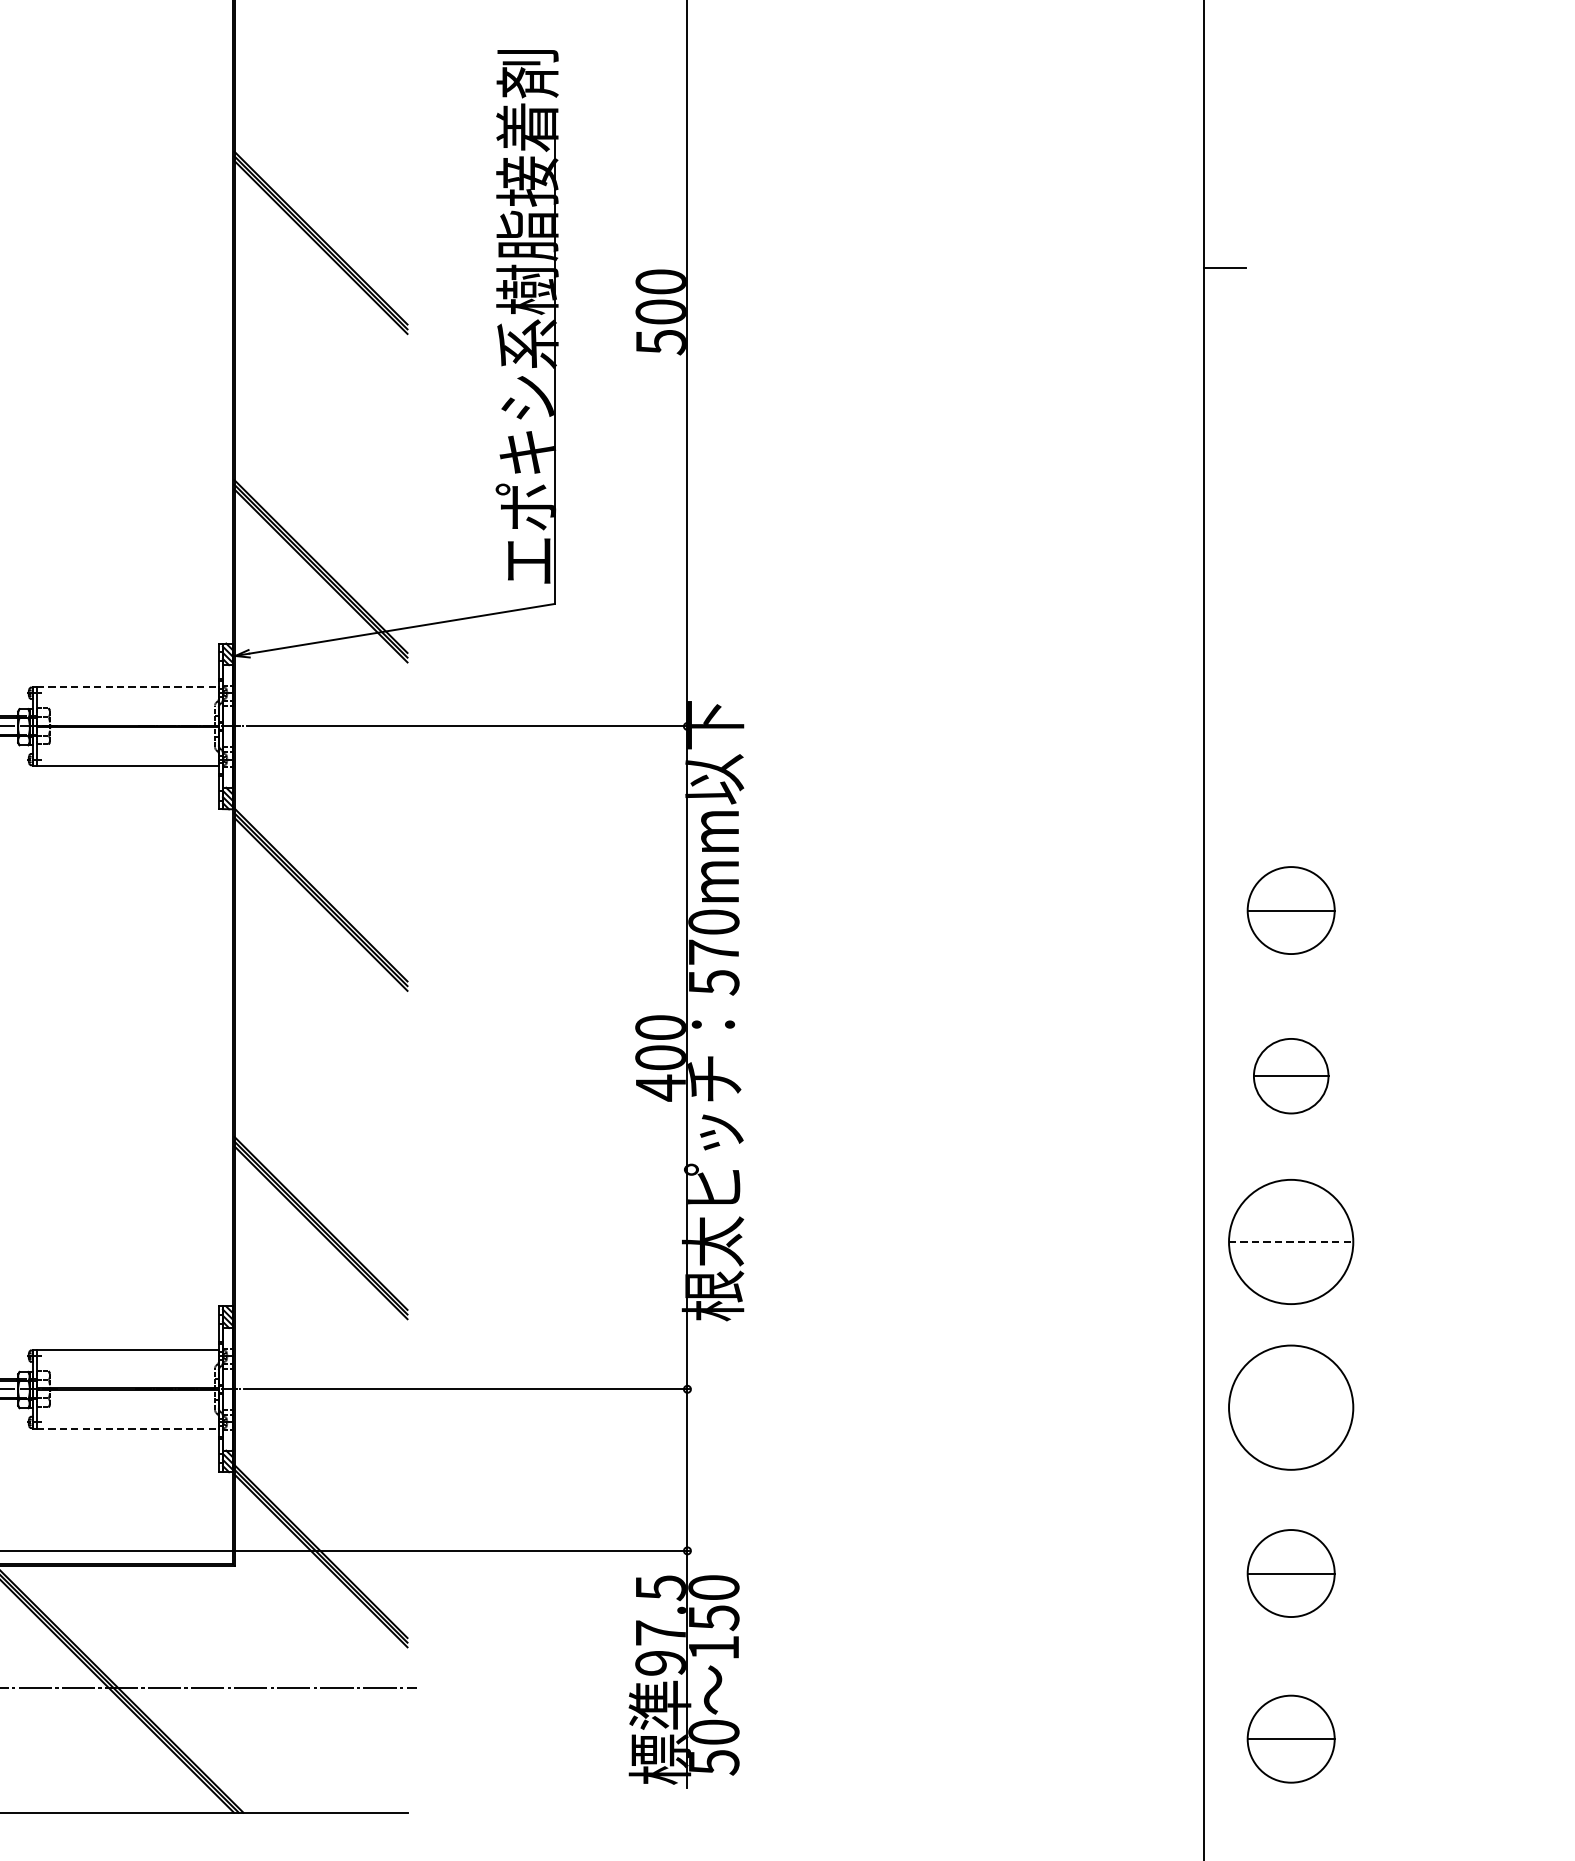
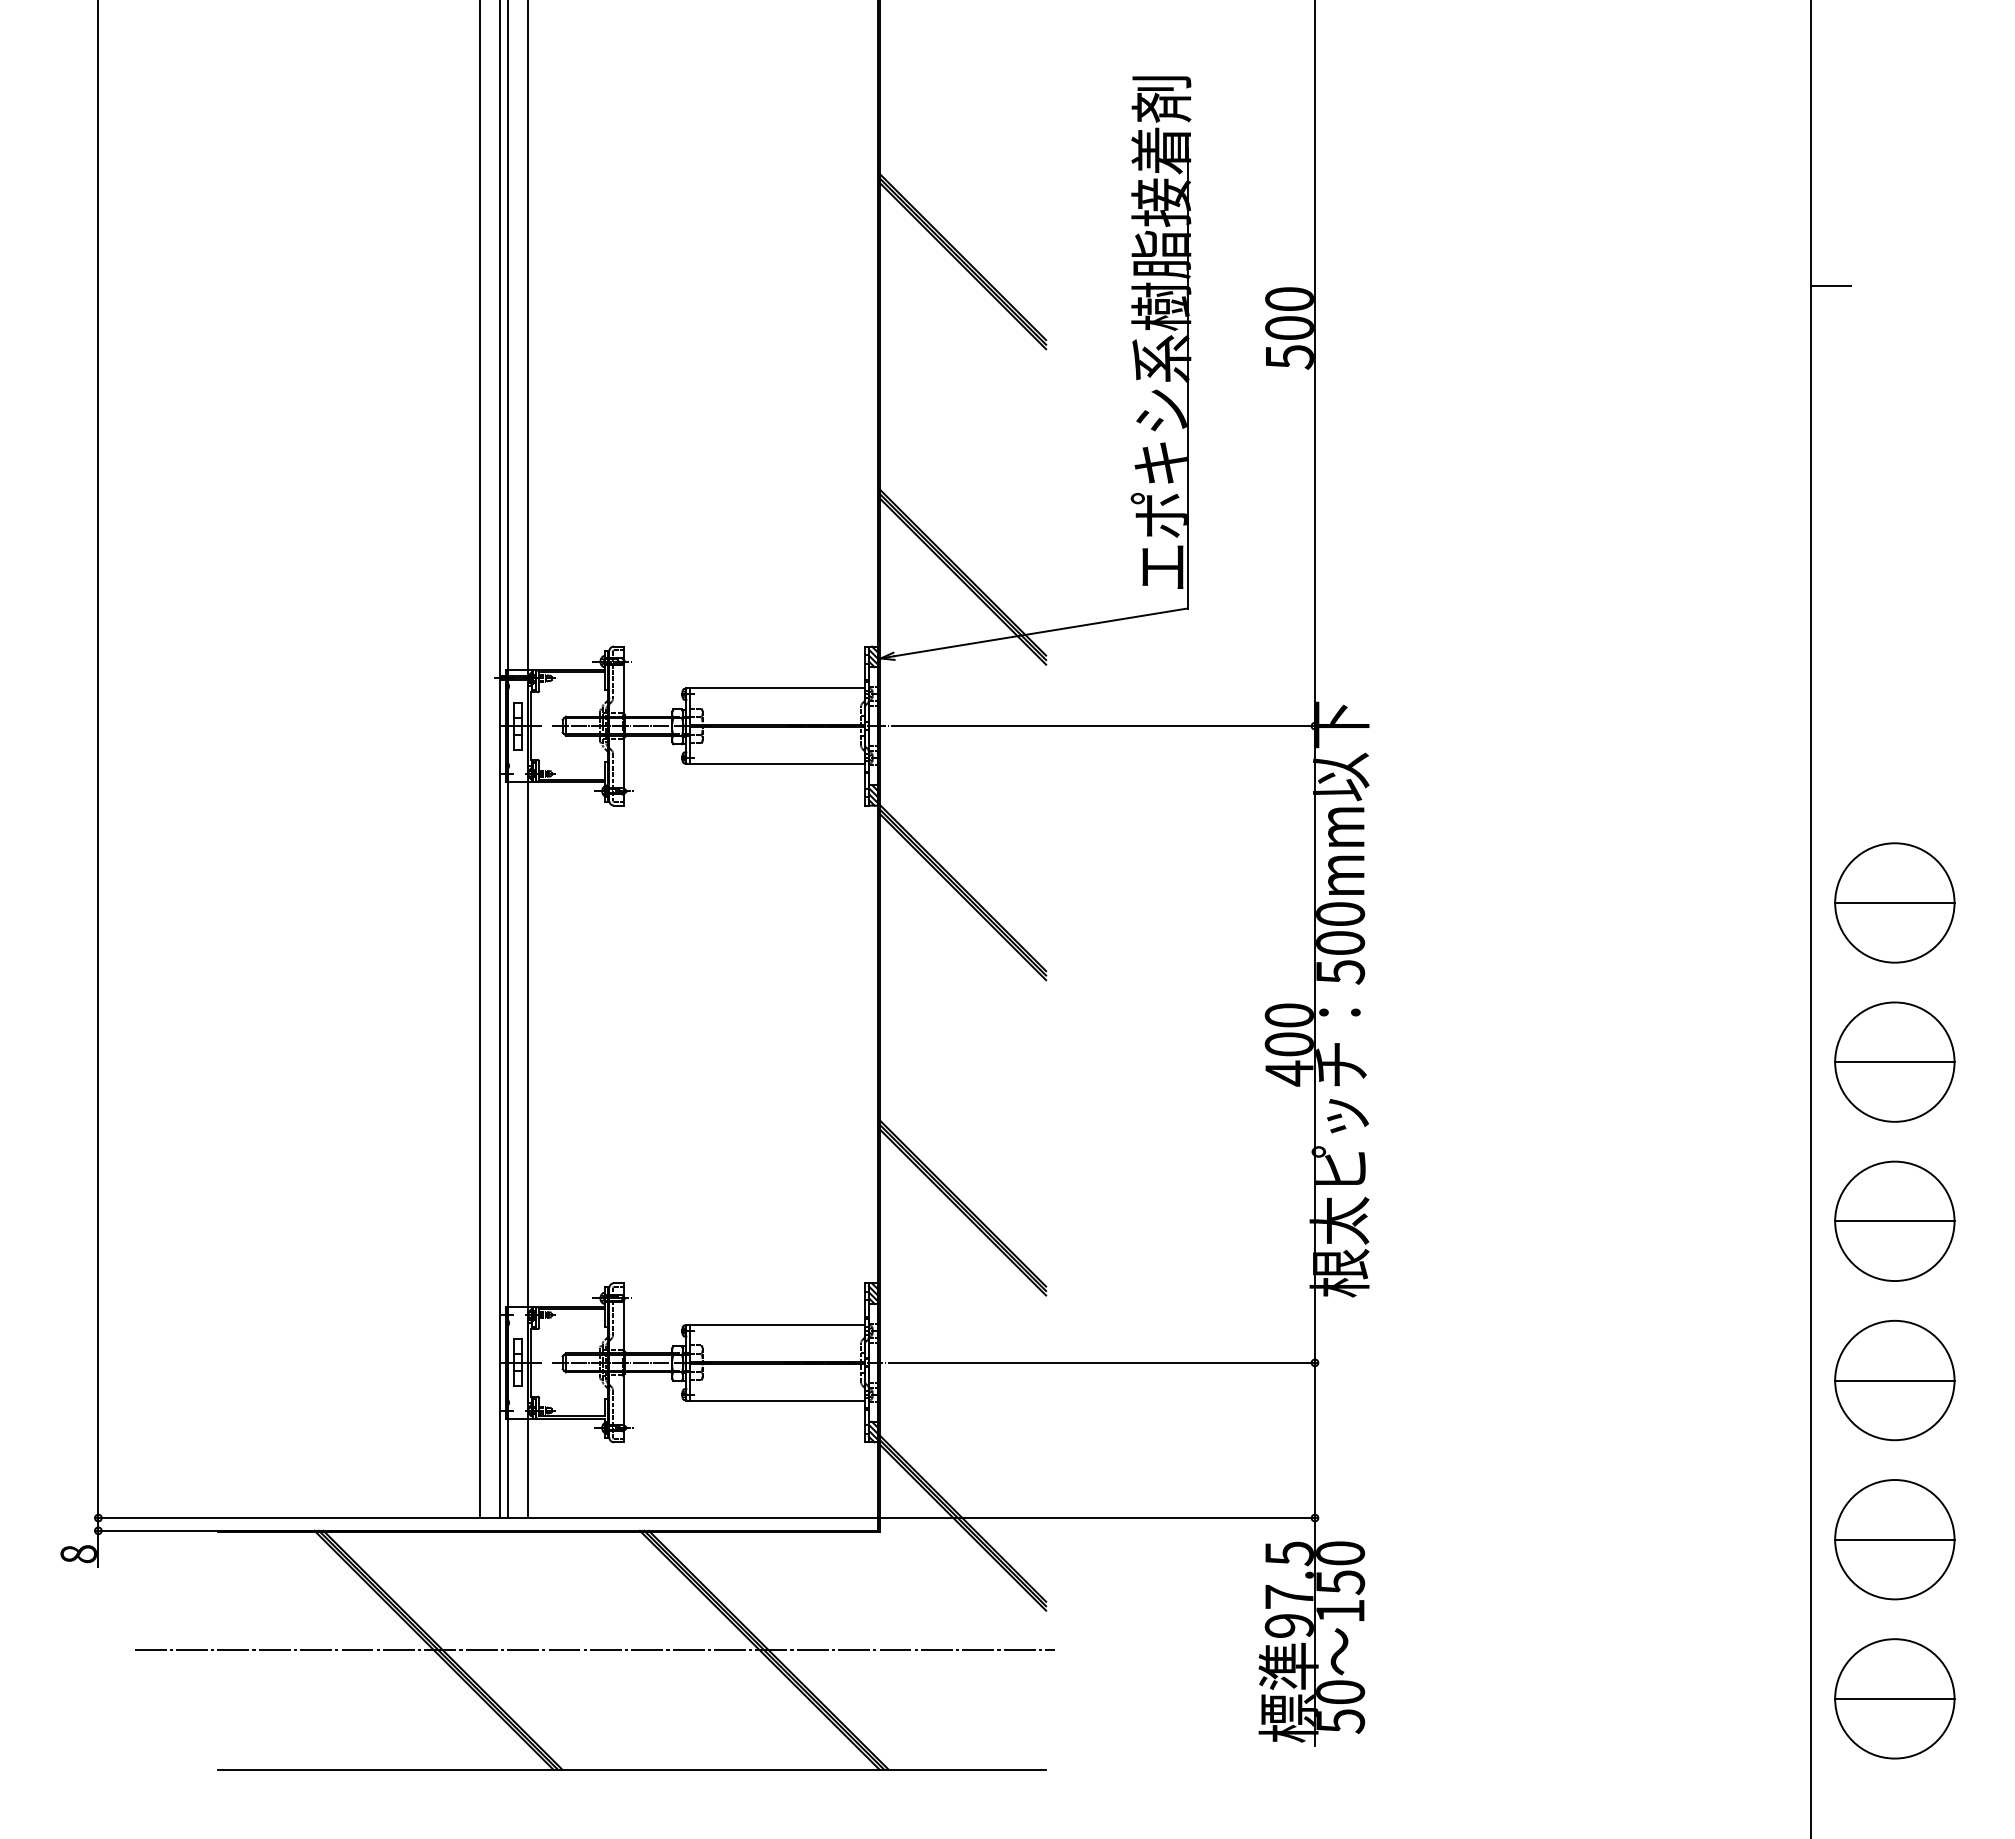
line: (127, 686) -> (777, 687), dashed -> solid
part: (1290, 910) -> (1894, 902), size x1.43
text: (714, 951) -> (1340, 942), 570mm -> 500mm
part: (1290, 1075) -> (1894, 1061), size x1.67
line: (1290, 1242) -> (1894, 1221), dashed -> solid
line: (1290, 1407) -> (1894, 1380), added
line: (127, 1429) -> (777, 1401), dashed -> solid
part: (1290, 1573) -> (1894, 1539), size x1.43
part: (1290, 1738) -> (1894, 1698), size x1.43

